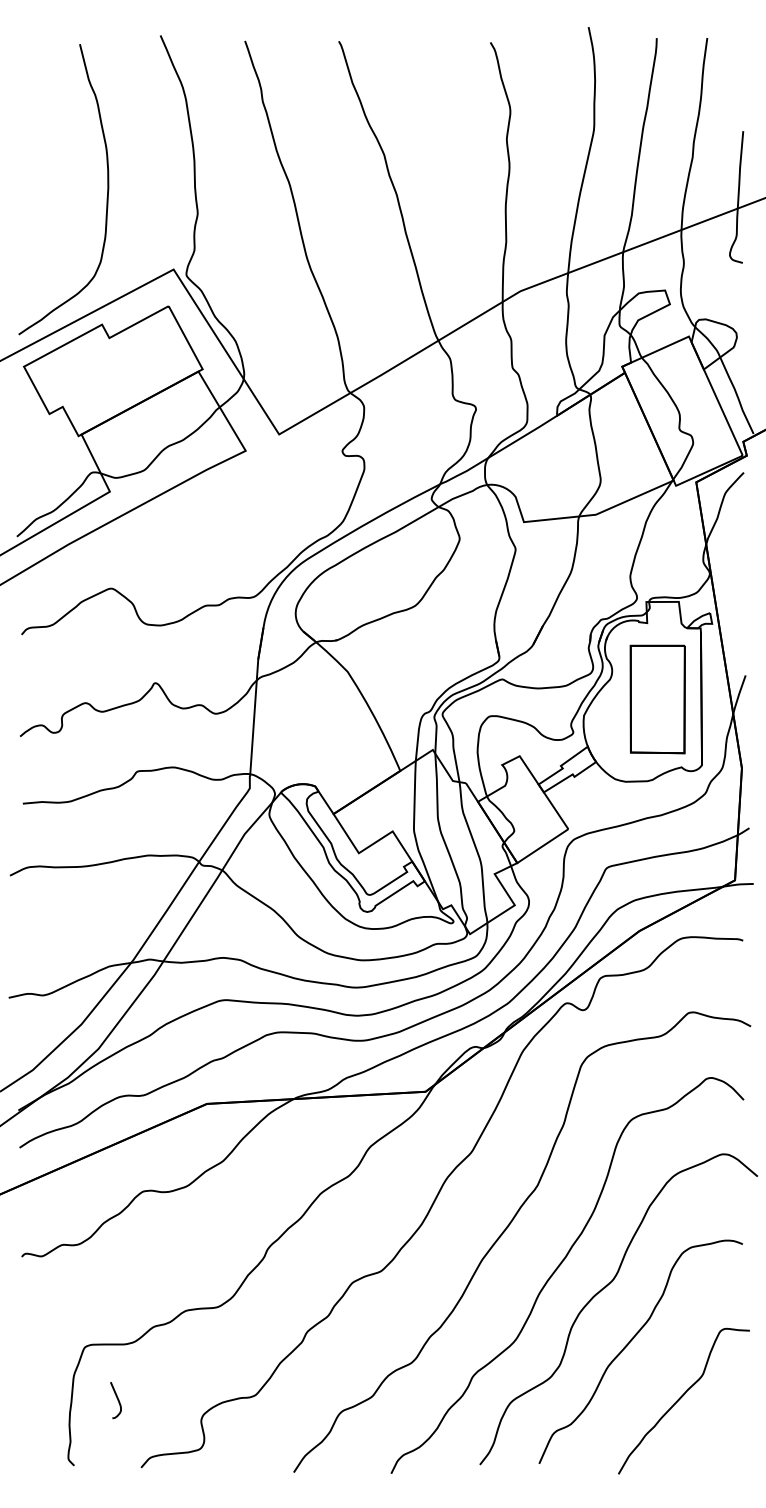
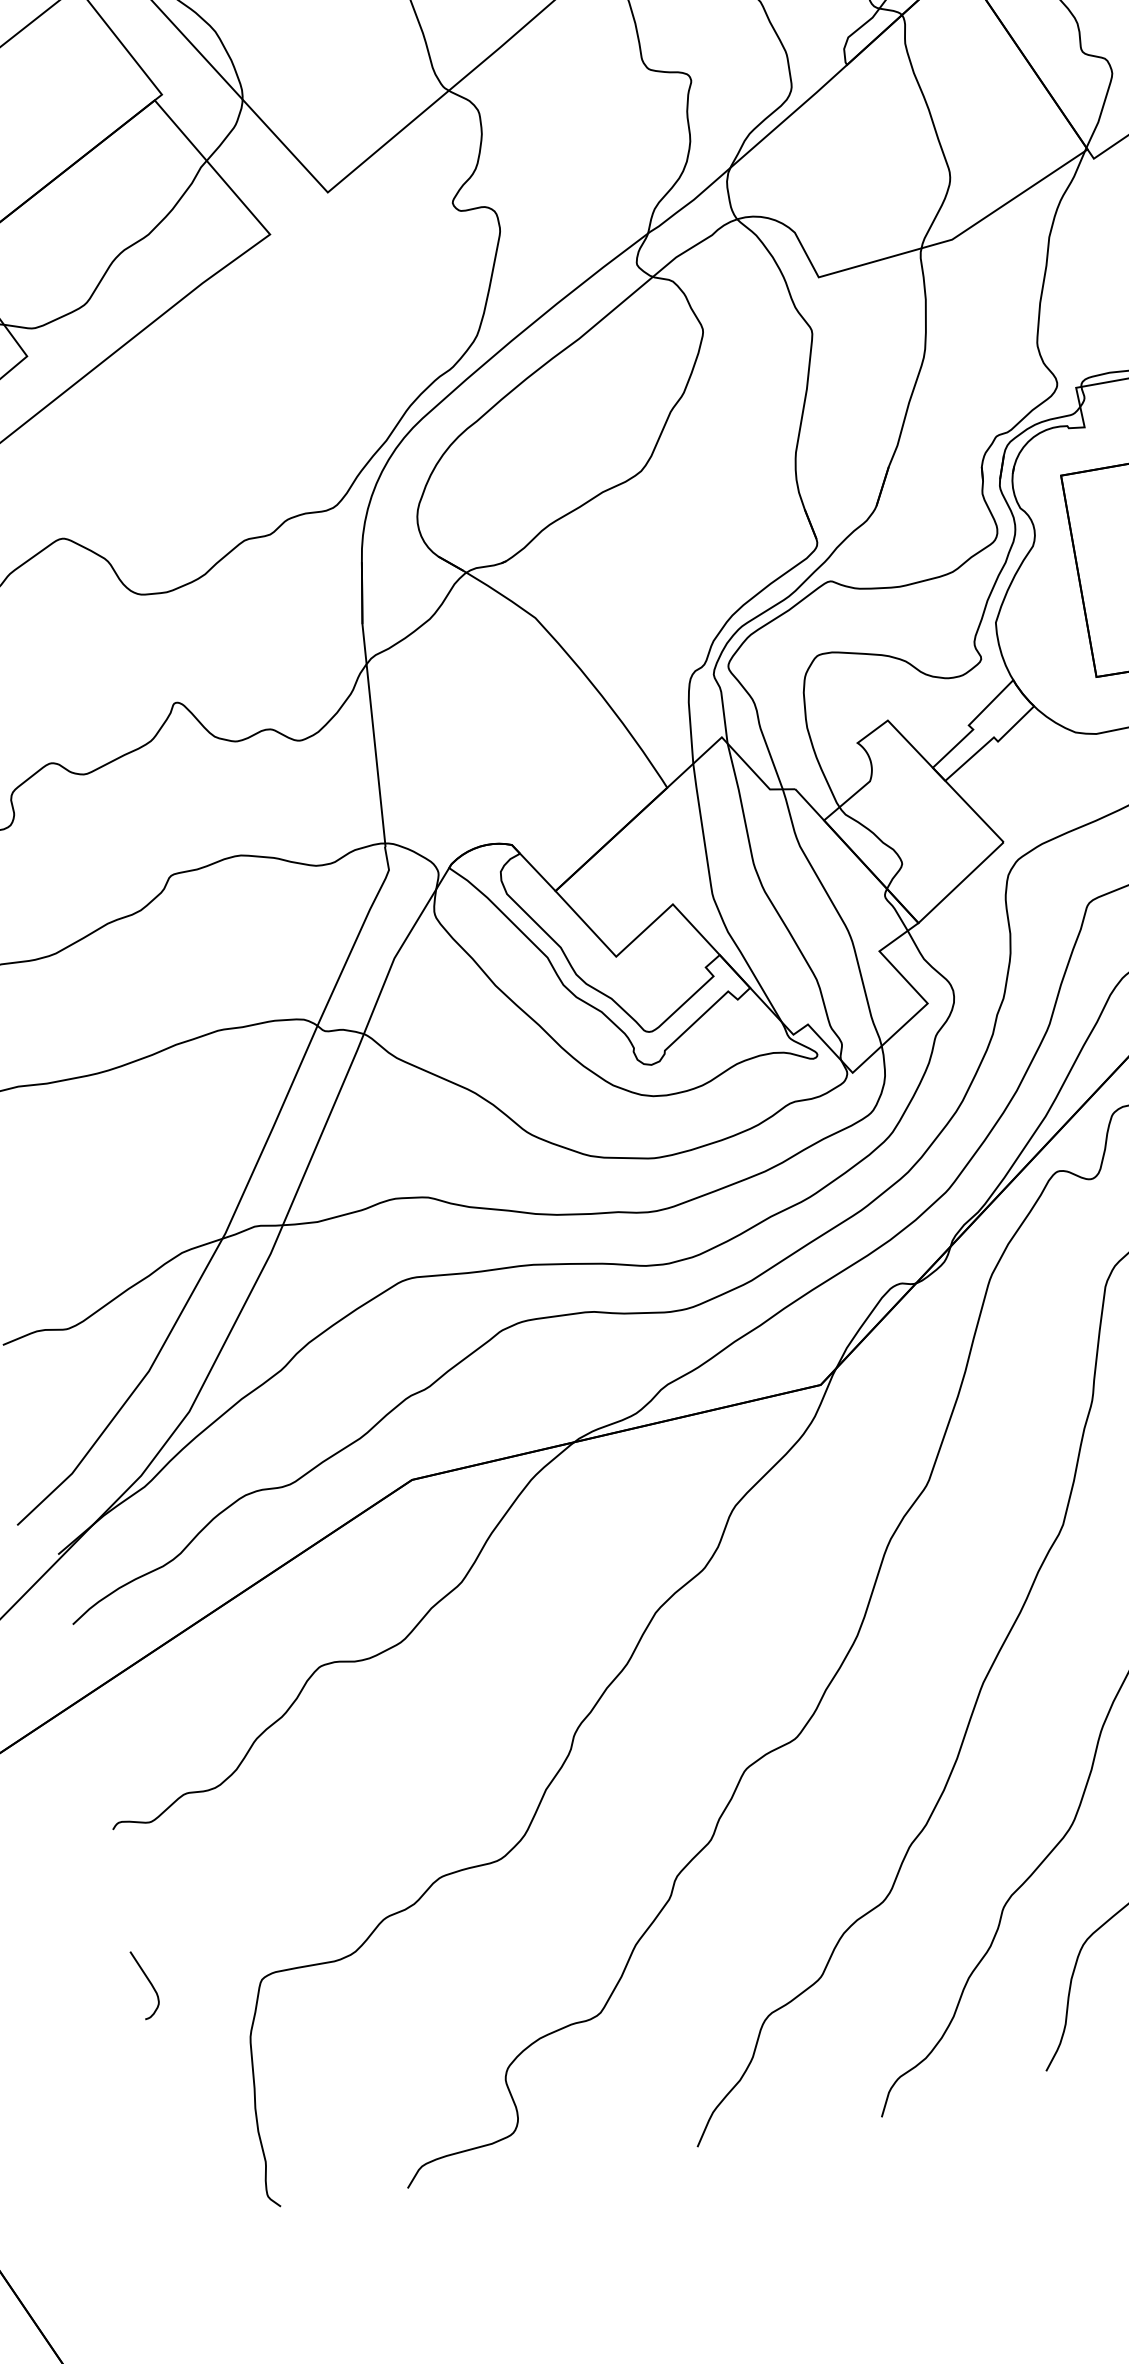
curve: (117, 1400) -> (149, 1984), moved

